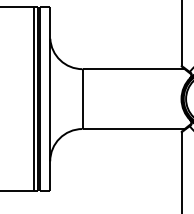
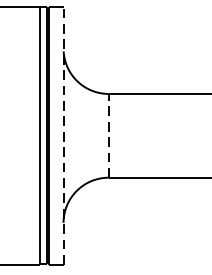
line: (50, 98) -> (63, 134), solid -> dashed
line: (82, 99) -> (108, 136), solid -> dashed

